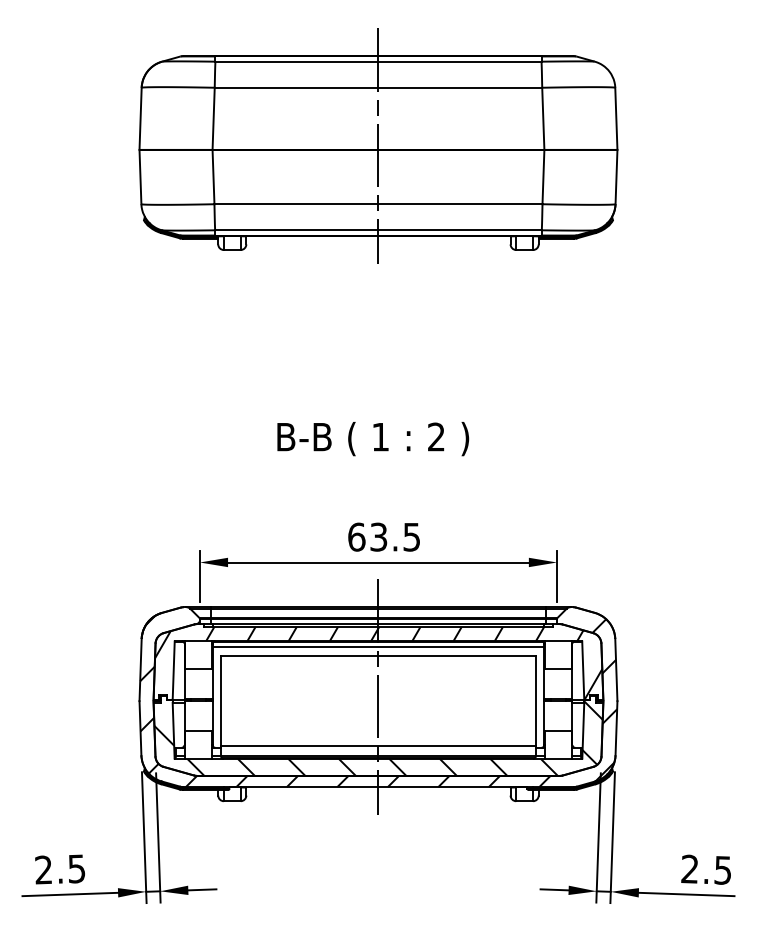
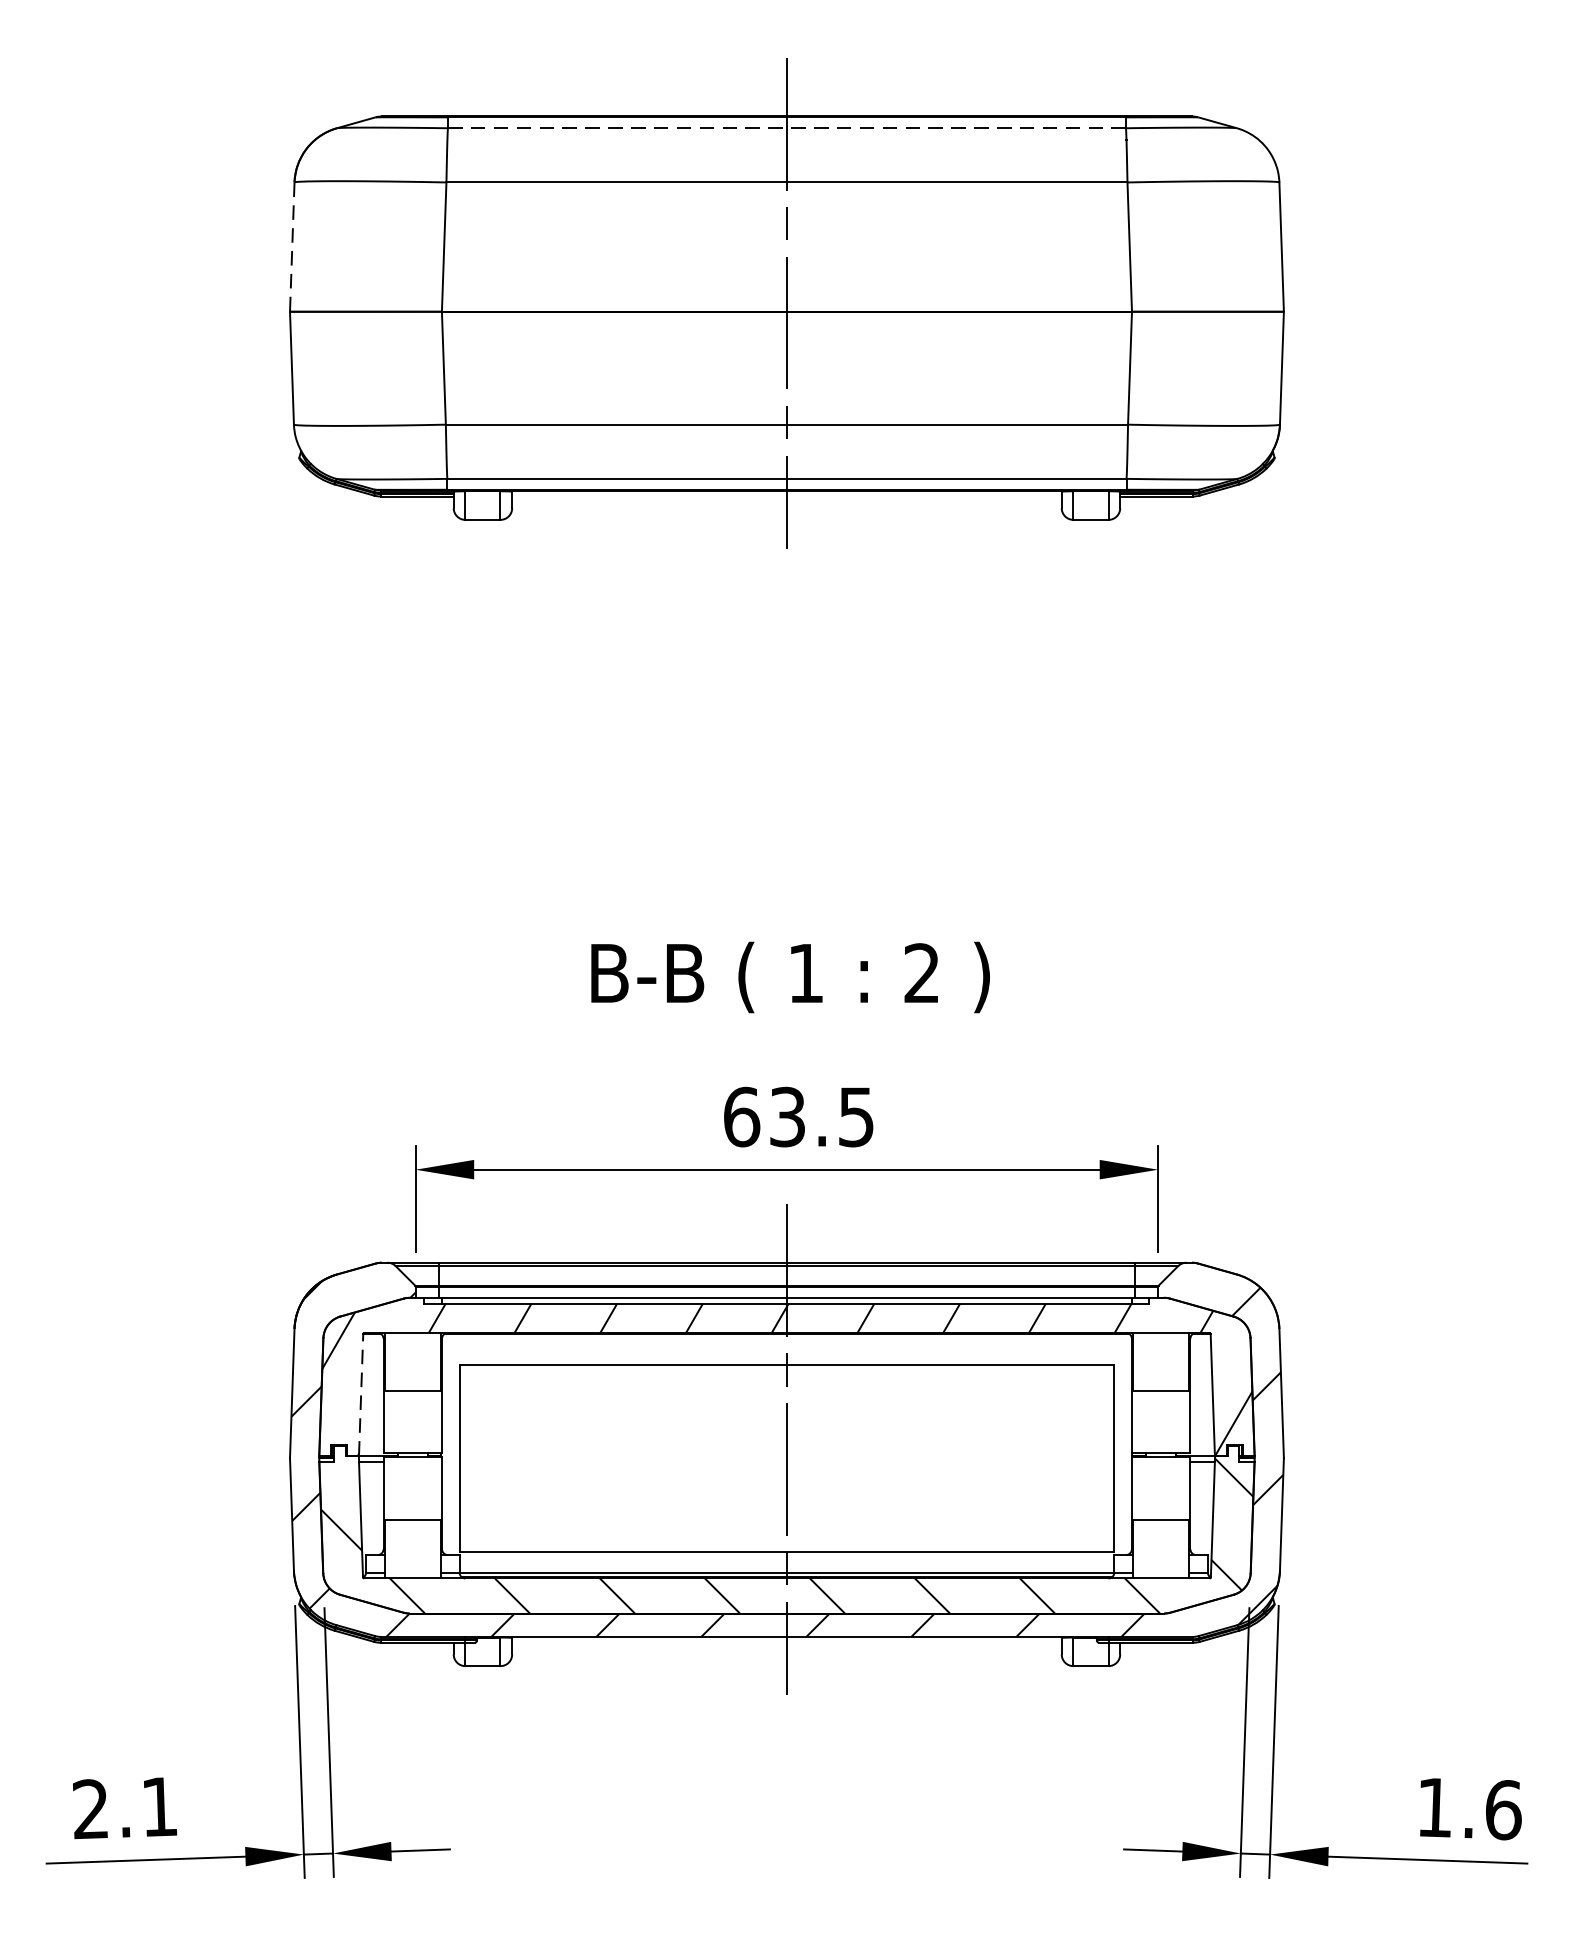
line: (377, 61) -> (784, 127), solid -> dashed
line: (140, 119) -> (292, 248), solid -> dashed
text: (373, 439) -> (791, 978), moved
line: (378, 646) -> (787, 1344), removed
line: (173, 670) -> (360, 1394), solid -> dashed
text: (77, 868) -> (161, 1806), 2.5 -> 2.1
text: (706, 869) -> (1469, 1808), 2.5 -> 1.6

